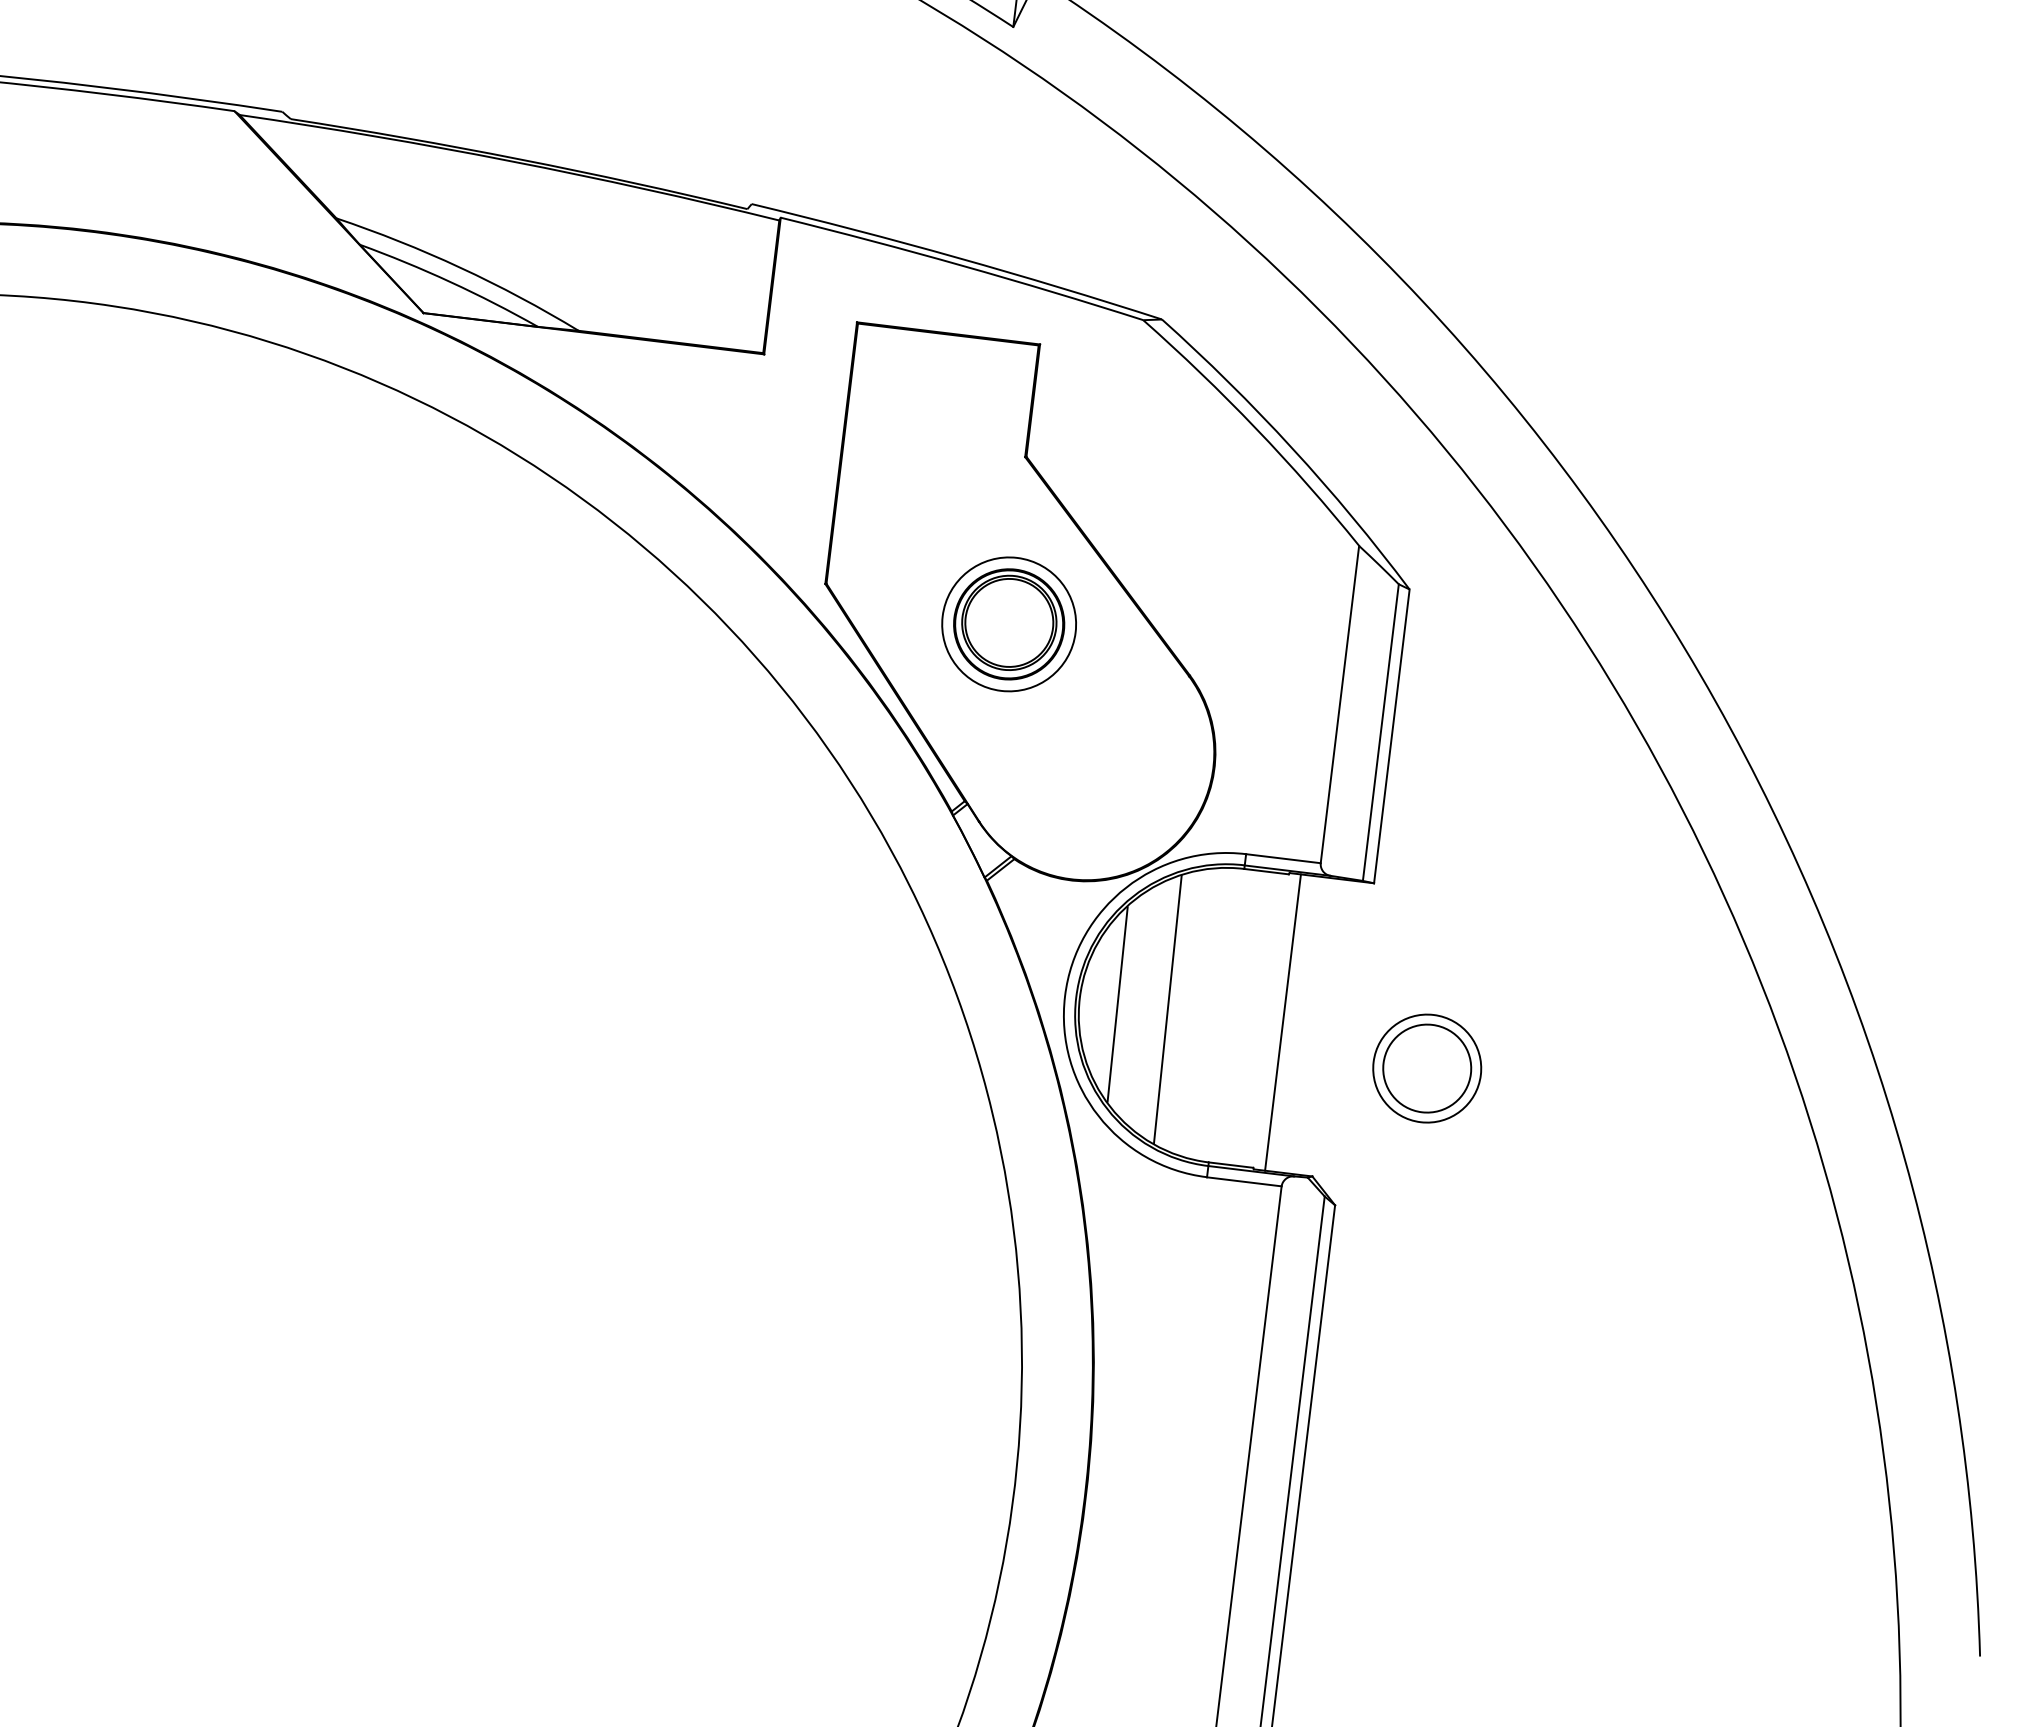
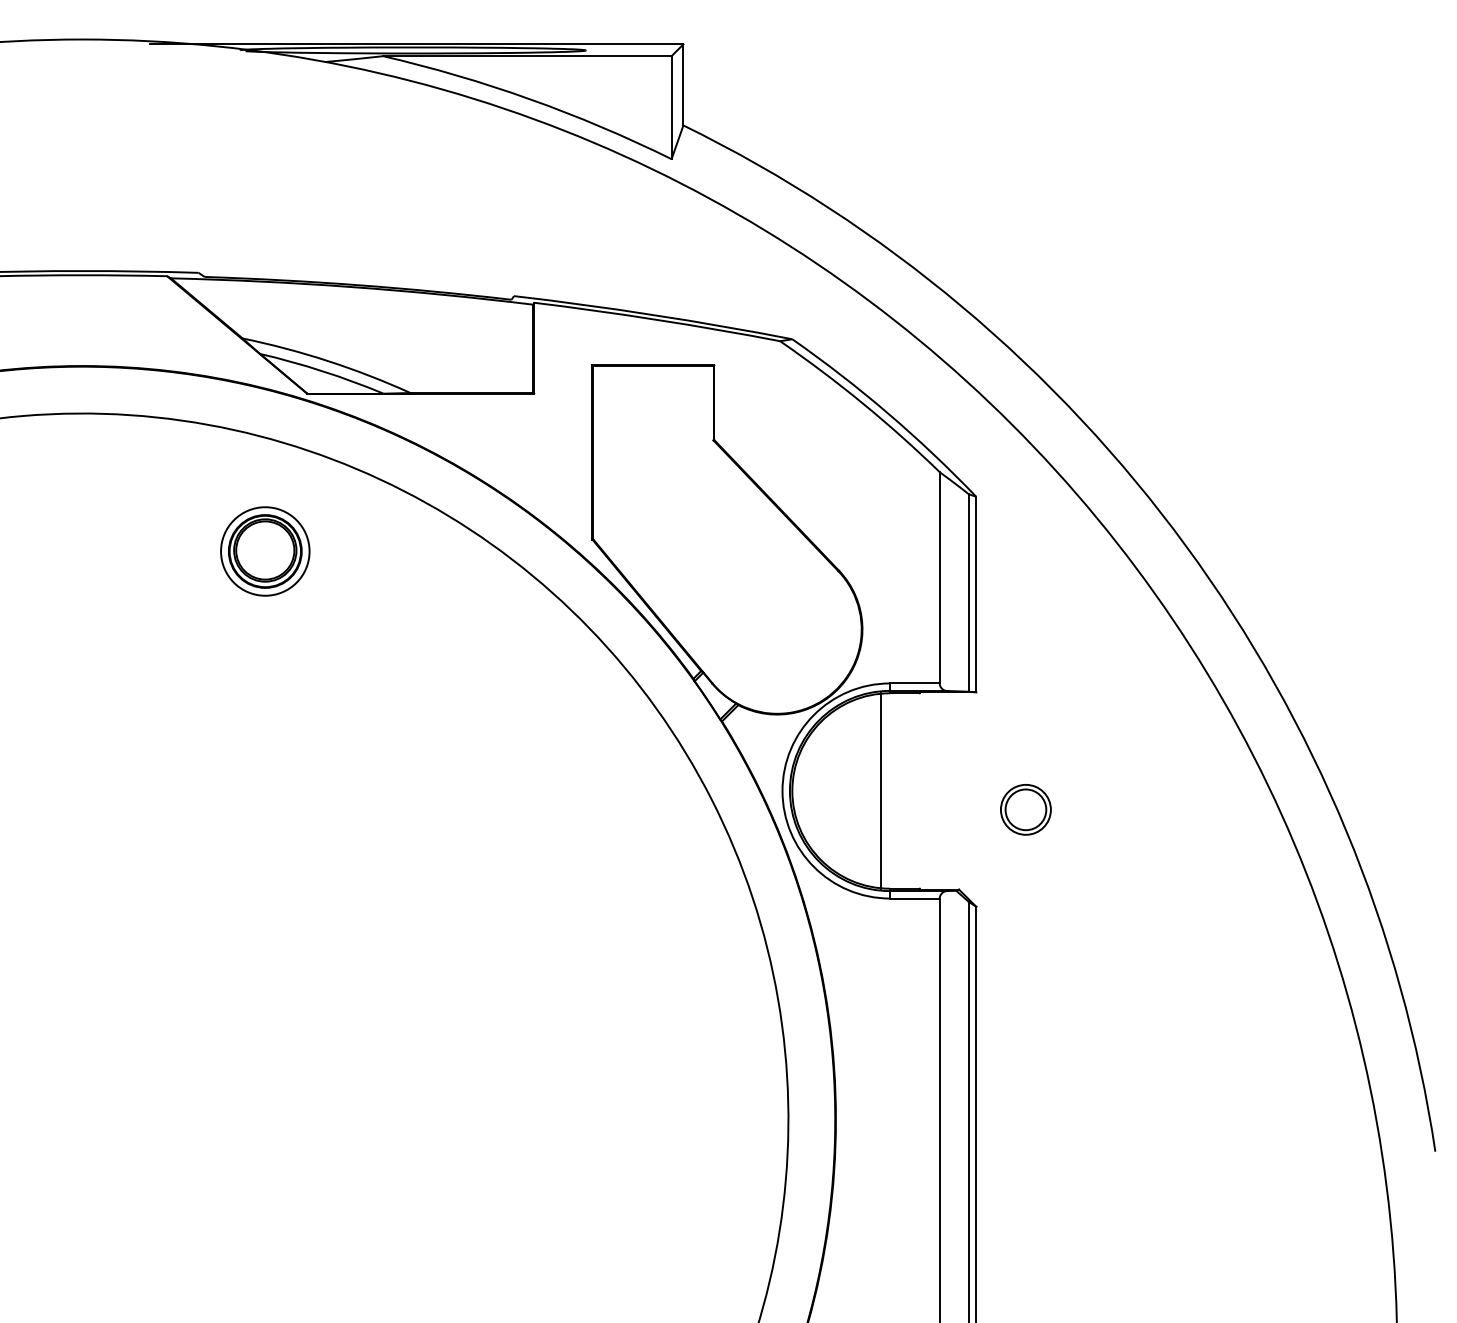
part: (1009, 624) -> (265, 551), moved
line: (1117, 1003) -> (817, 791), removed
line: (1167, 1009) -> (850, 791), removed
line: (1282, 1021) -> (880, 790), moved
part: (1426, 1068) -> (1025, 809), size x0.7

